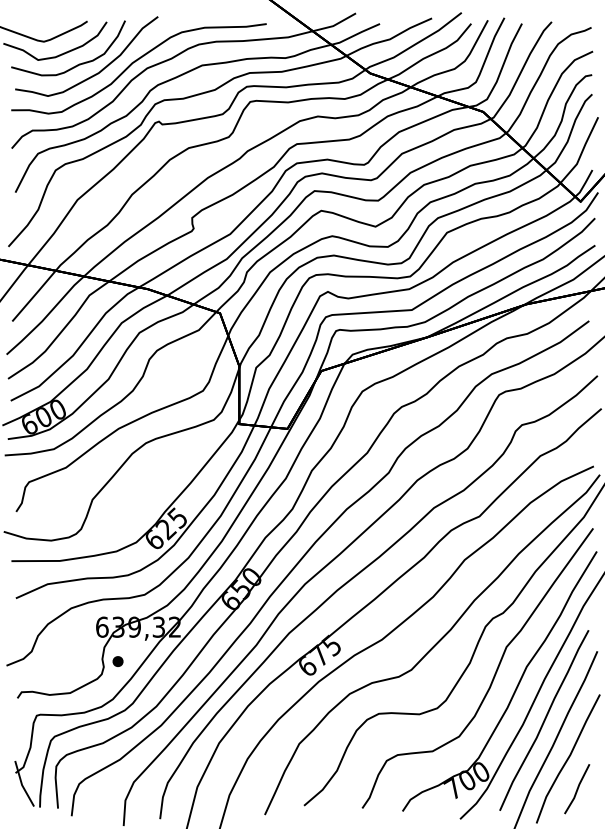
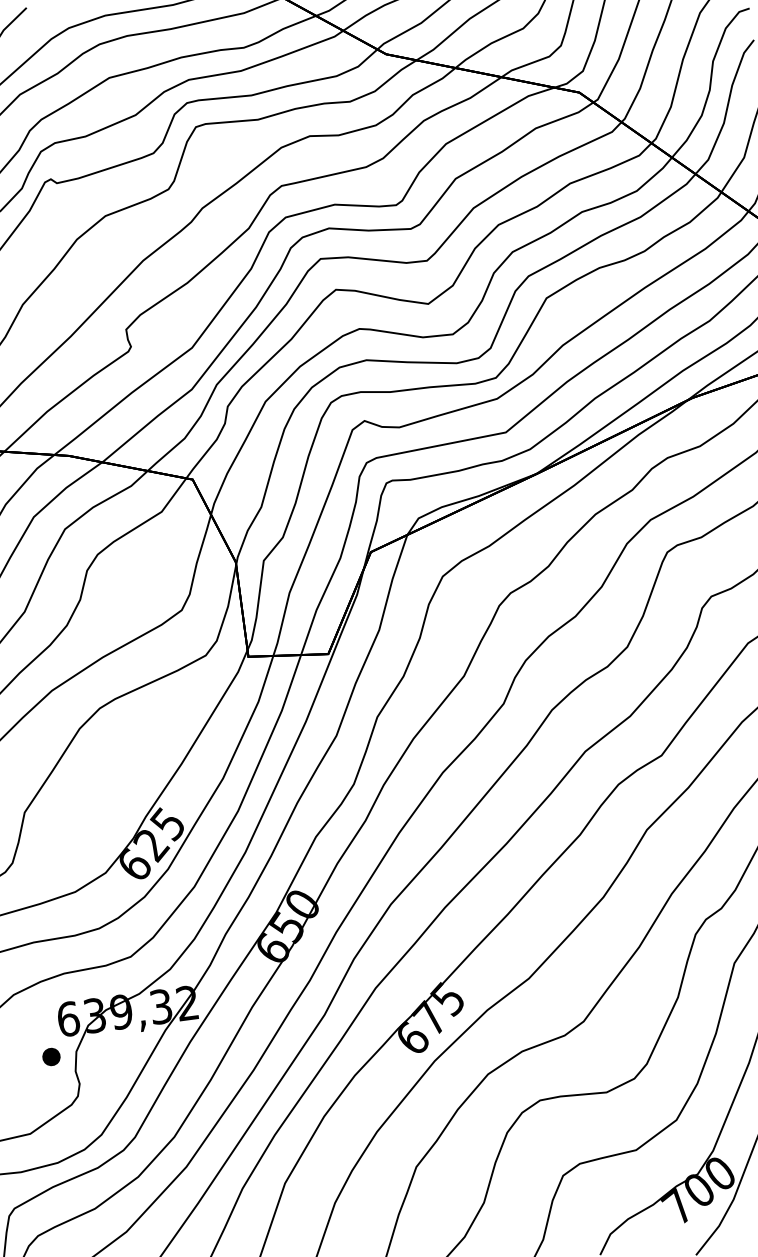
part: (117, 661) -> (50, 1056), moved

